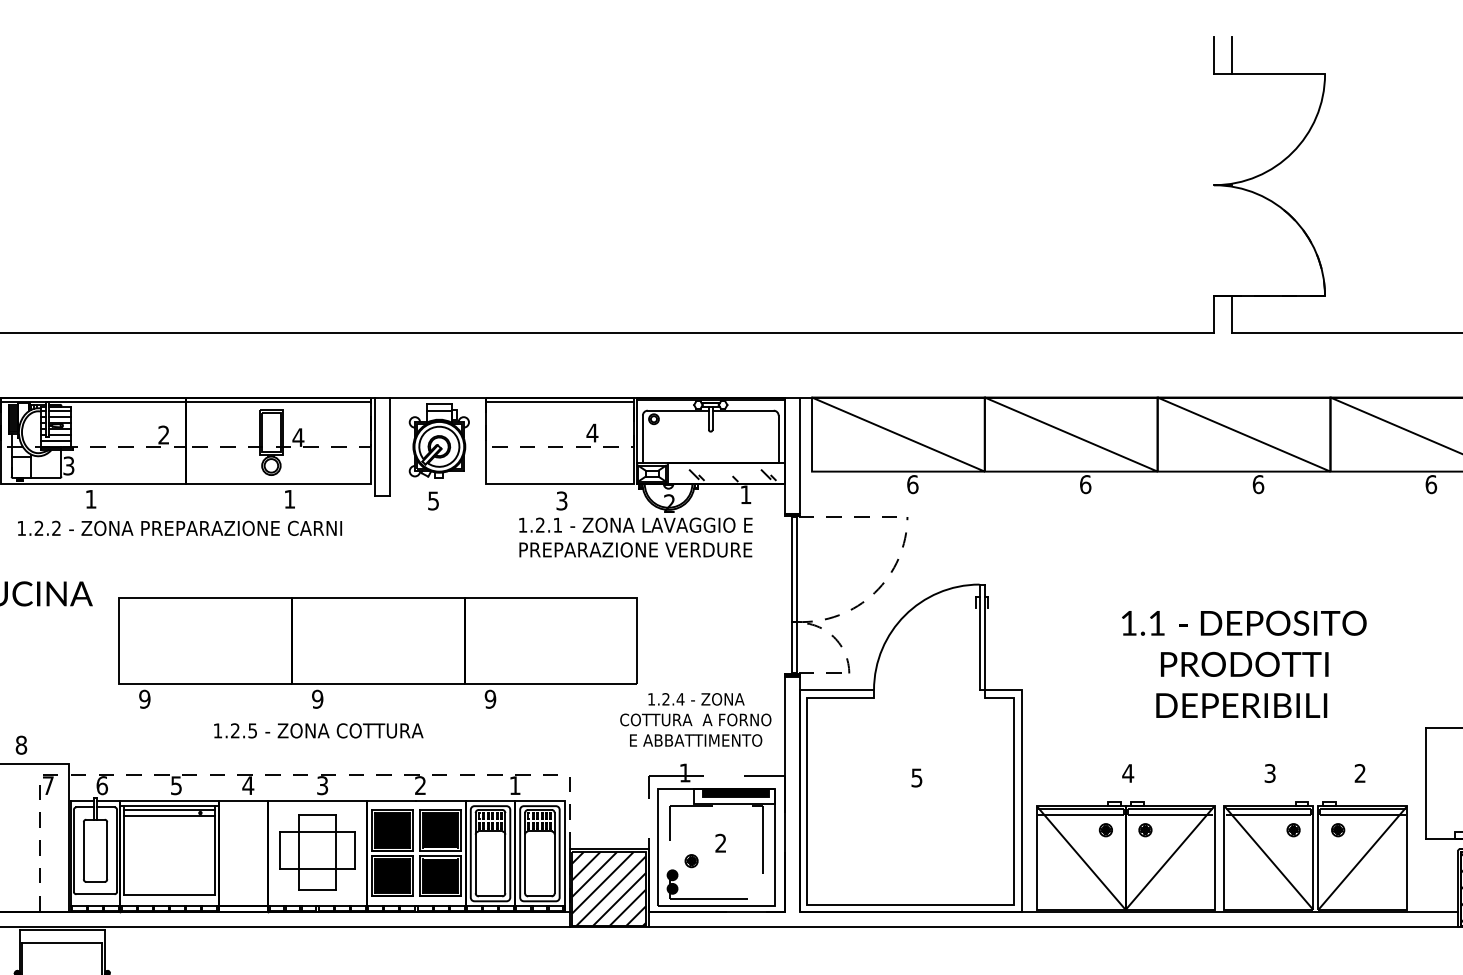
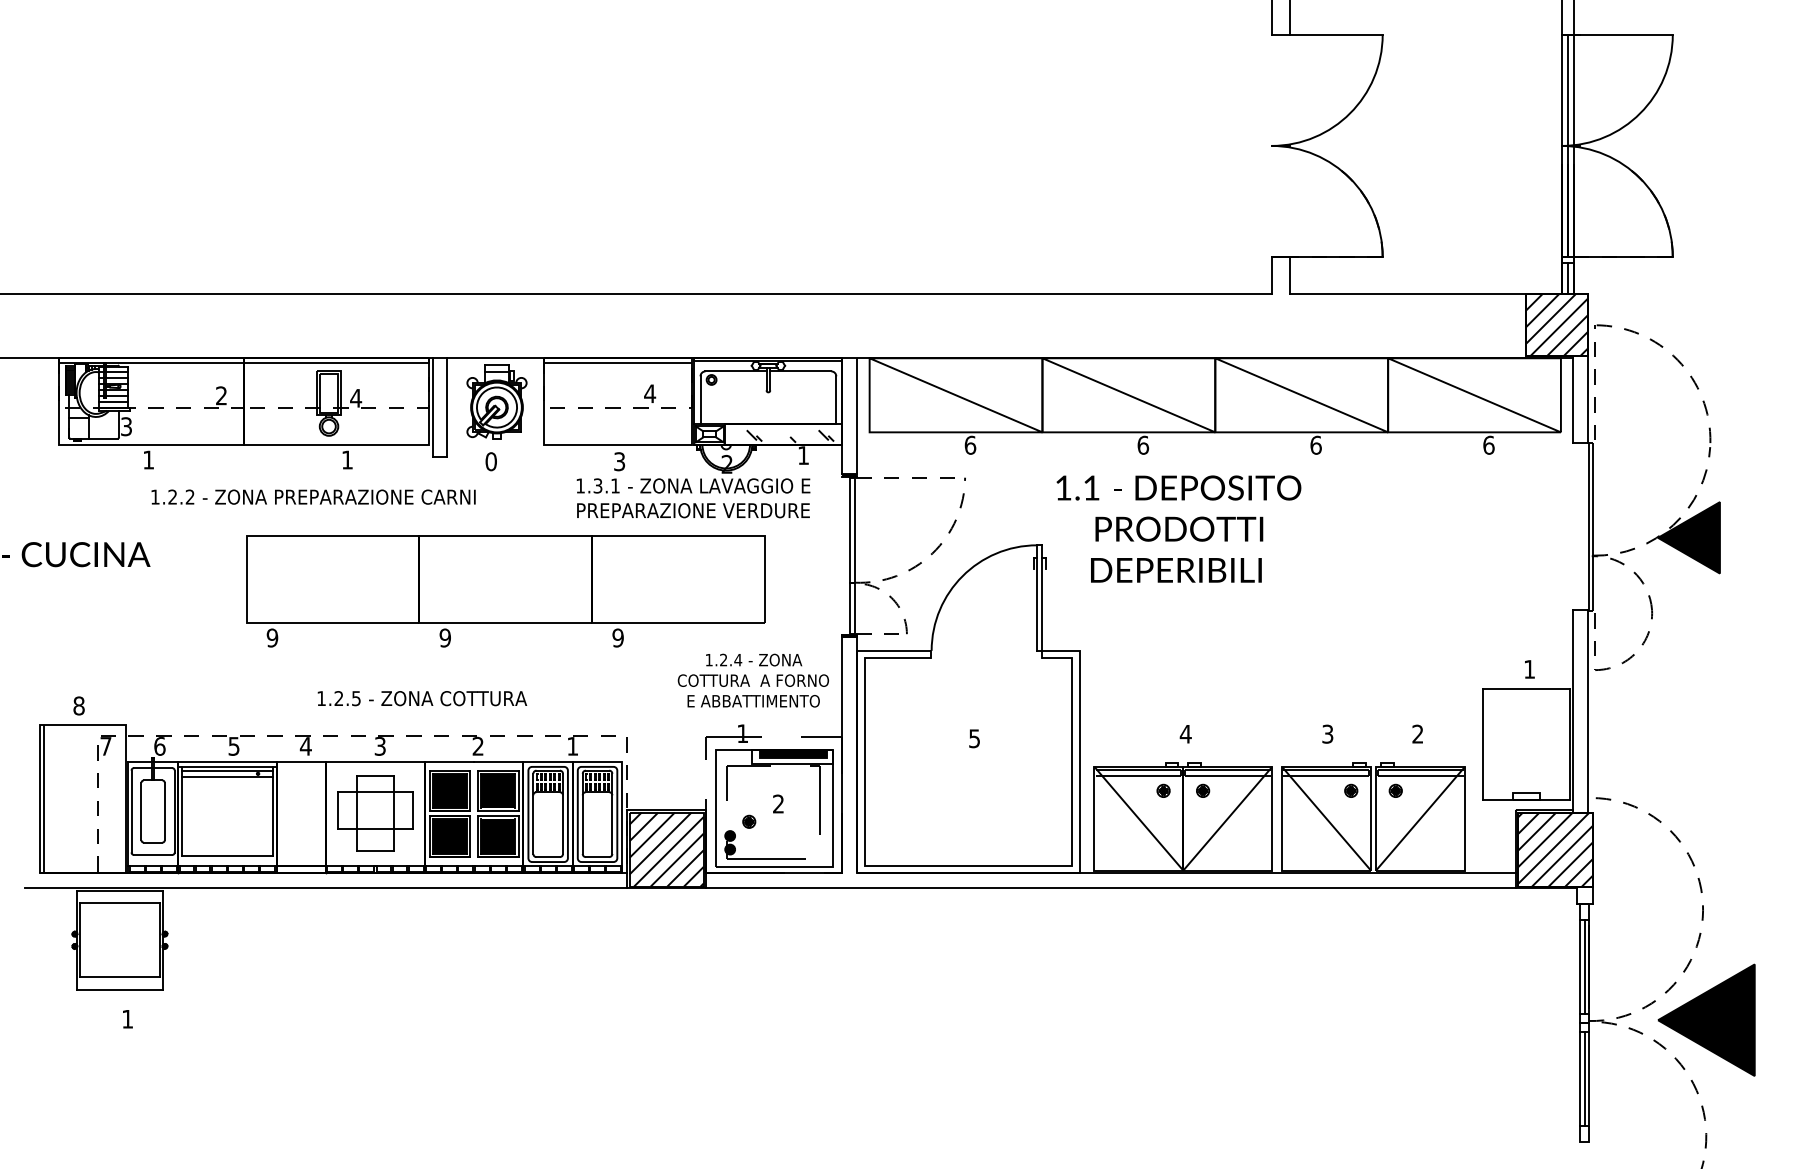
text: (432, 500) -> (490, 461), 5 -> 0
text: (539, 524) -> (597, 485), 1.2.1 -> 1.3.1
text: (179, 527) -> (313, 496), moved
part: (377, 652) -> (505, 591), moved
text: (1243, 663) -> (1178, 528), moved
text: (318, 730) -> (422, 698), moved

